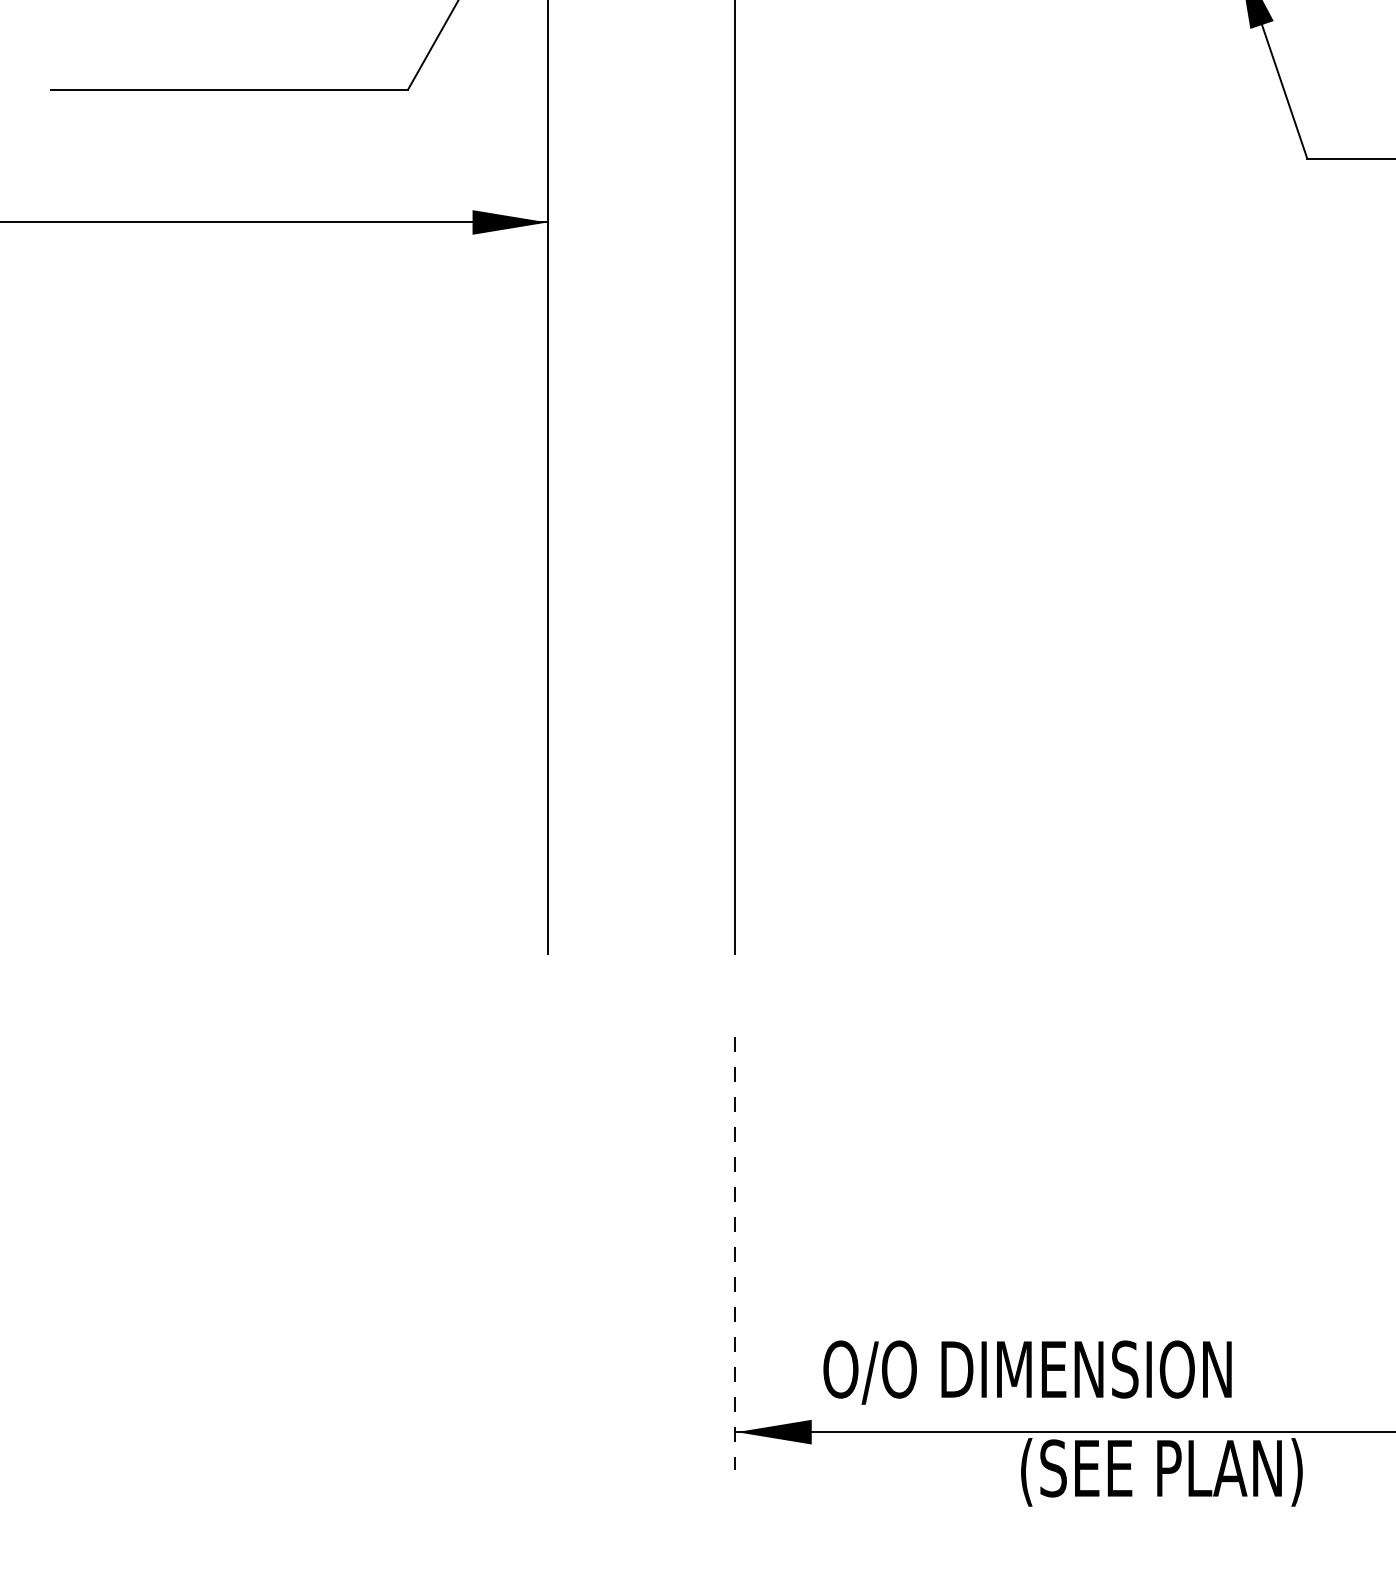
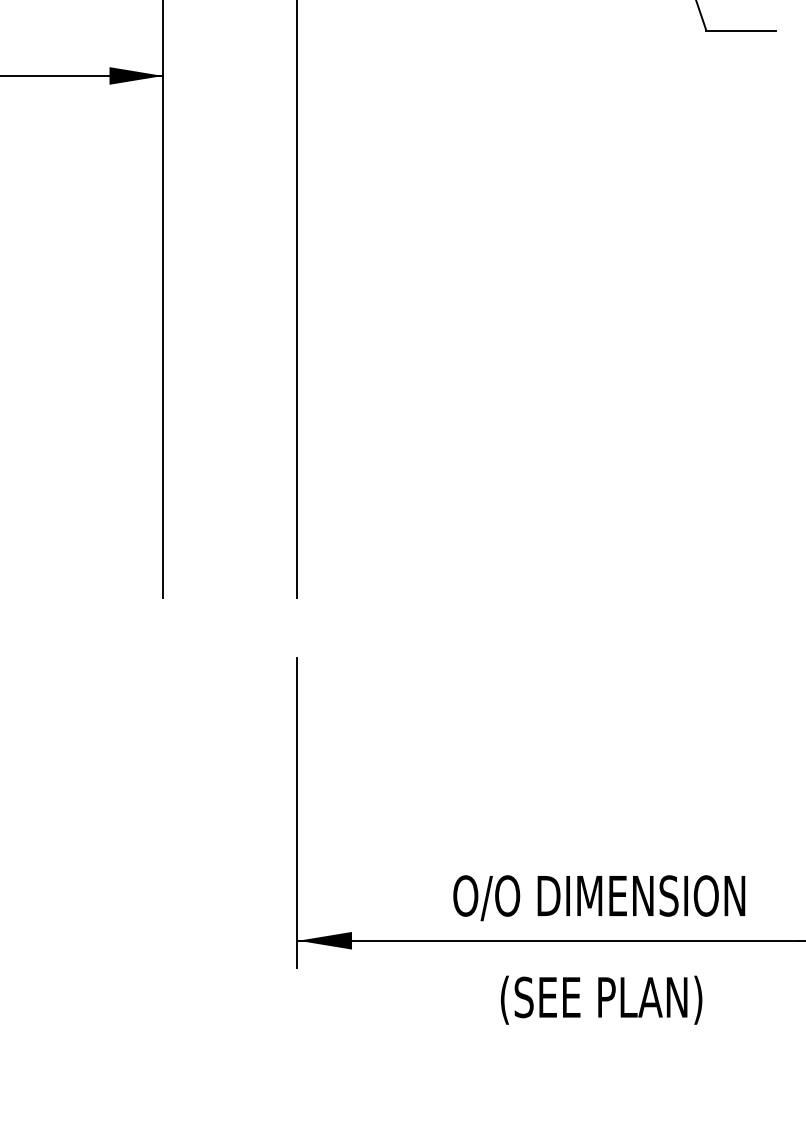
line: (734, 1253) -> (296, 813), dashed -> solid
text: (1027, 1372) -> (599, 898), moved
text: (1161, 1472) -> (601, 1000), moved

